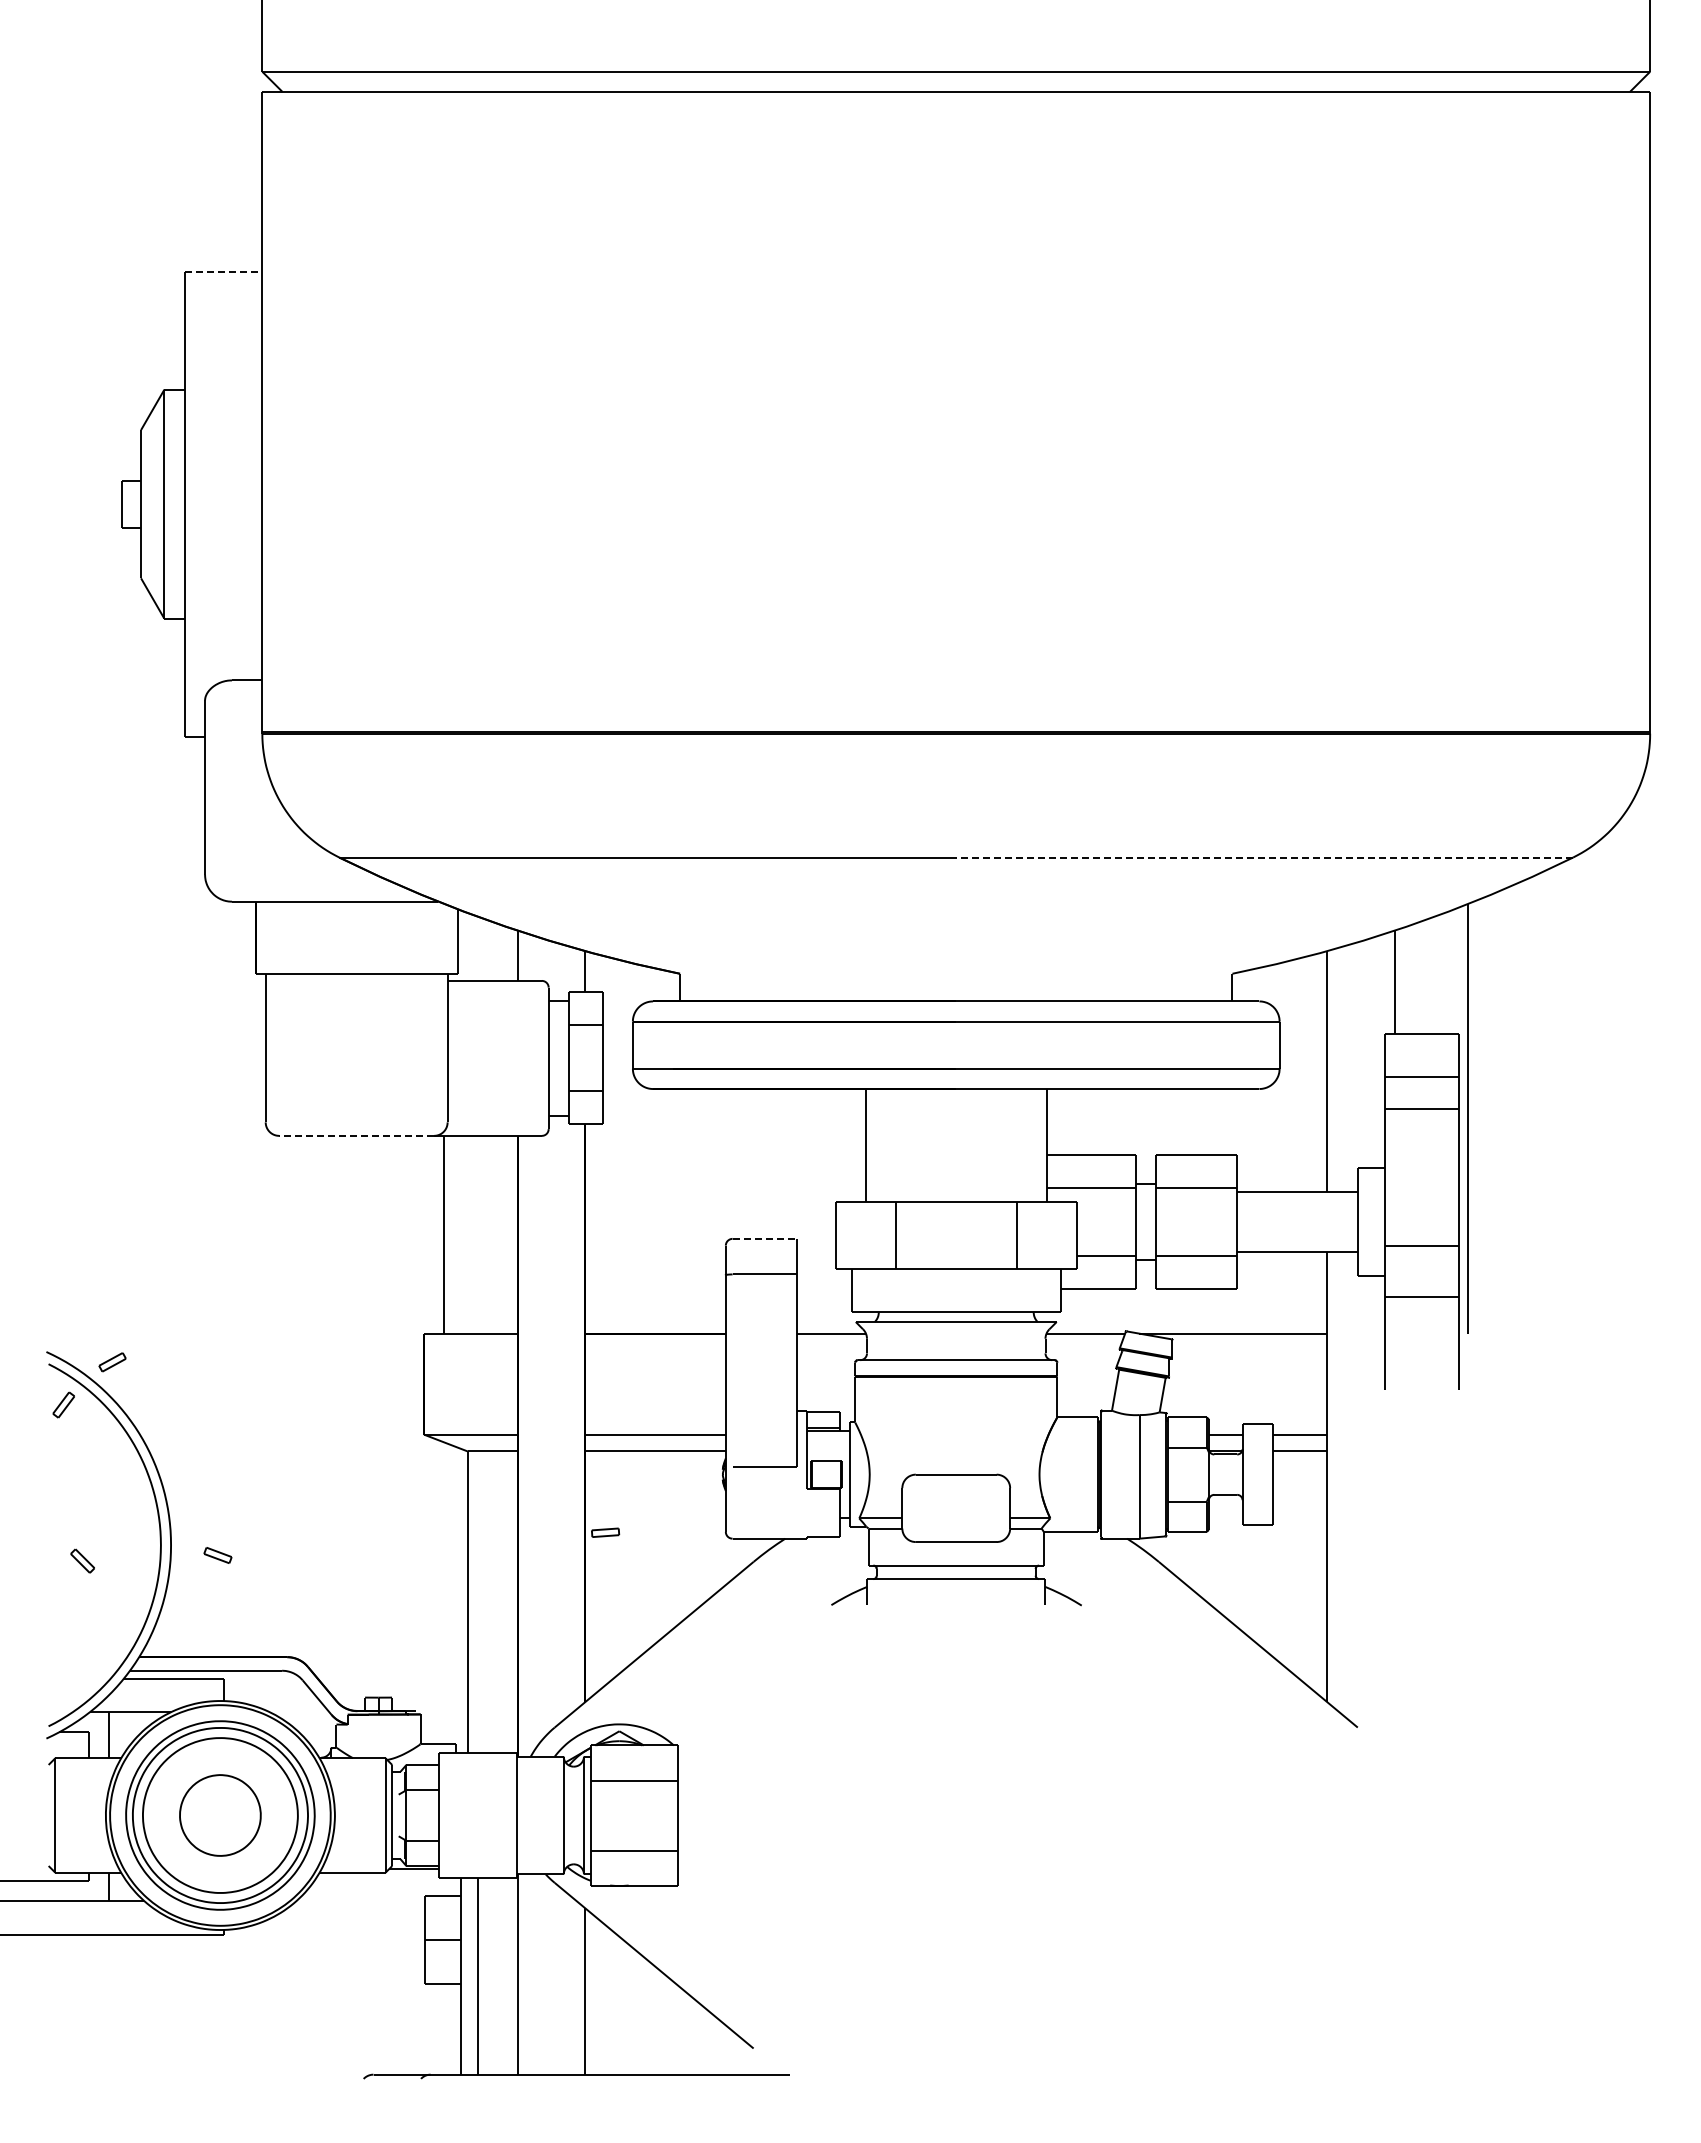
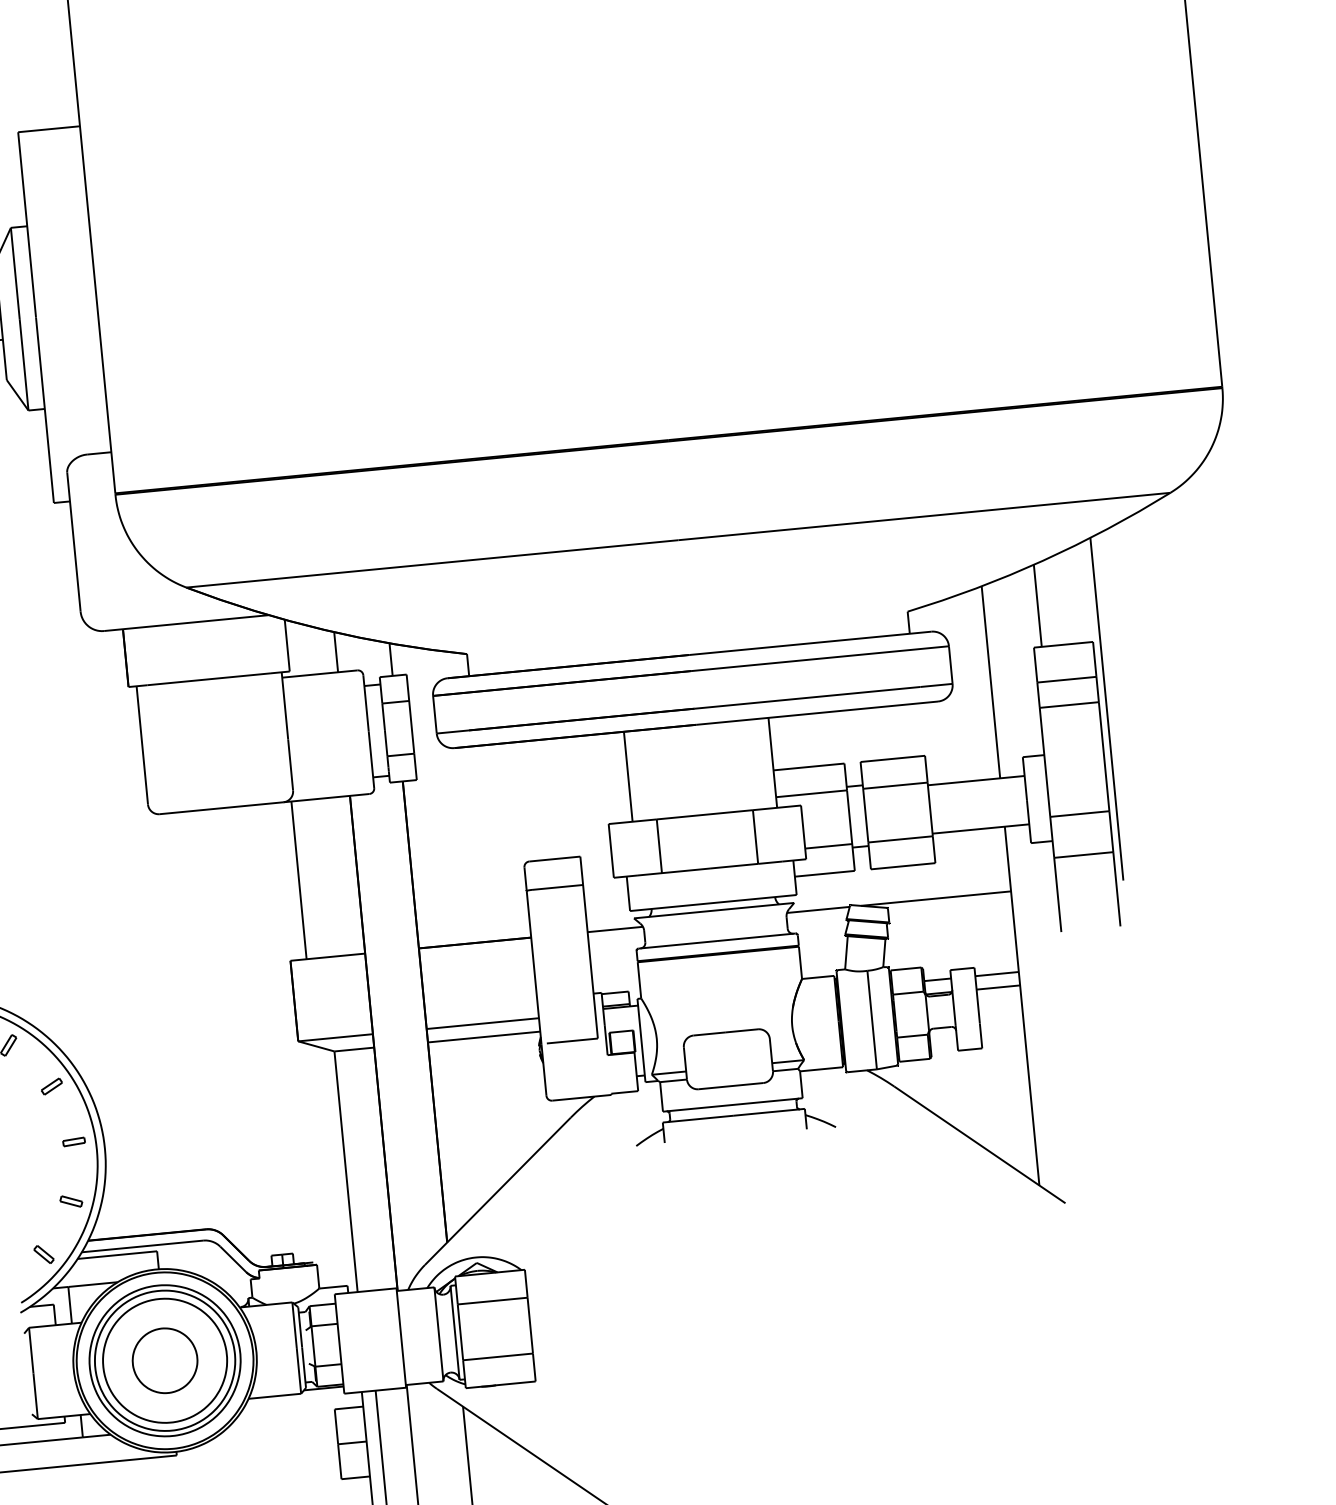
line: (223, 271) -> (48, 129), dashed -> solid
line: (1264, 857) -> (924, 516), dashed -> solid
line: (356, 1135) -> (221, 807), dashed -> solid
line: (765, 1238) -> (555, 858), dashed -> solid
part: (112, 1362) -> (51, 1086), moved
part: (605, 1532) -> (74, 1141), moved
part: (217, 1555) -> (70, 1201), moved
part: (82, 1560) -> (43, 1254), moved

